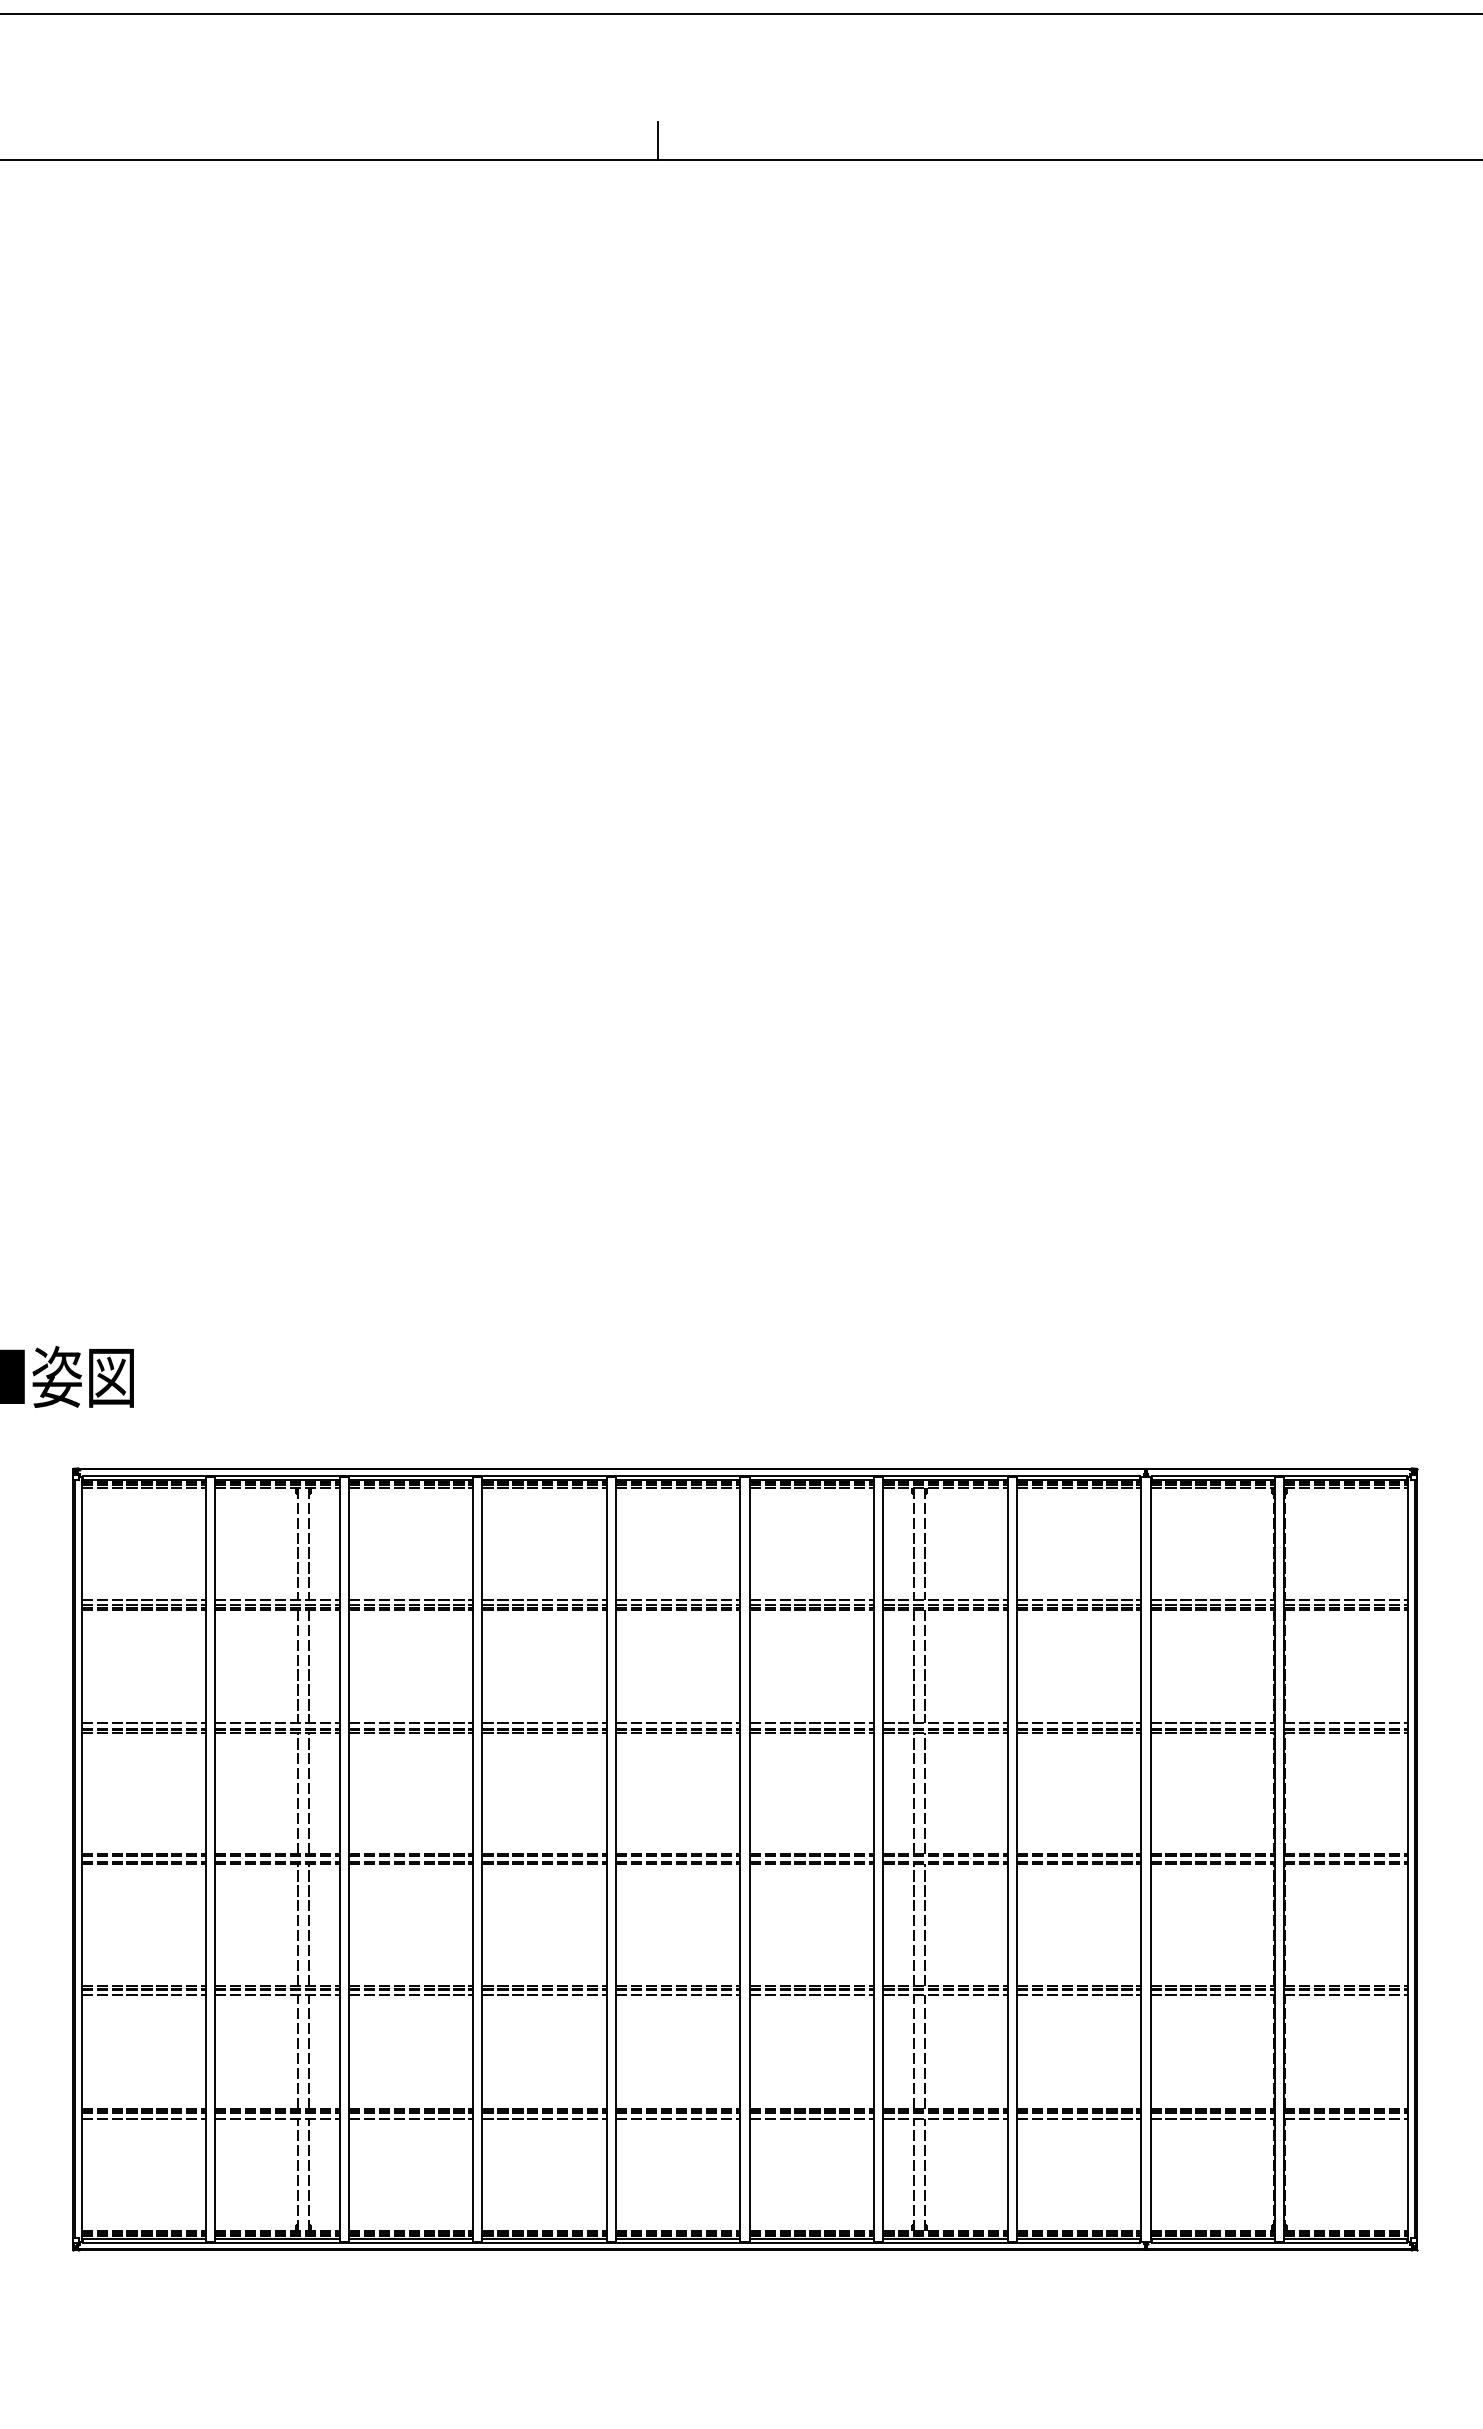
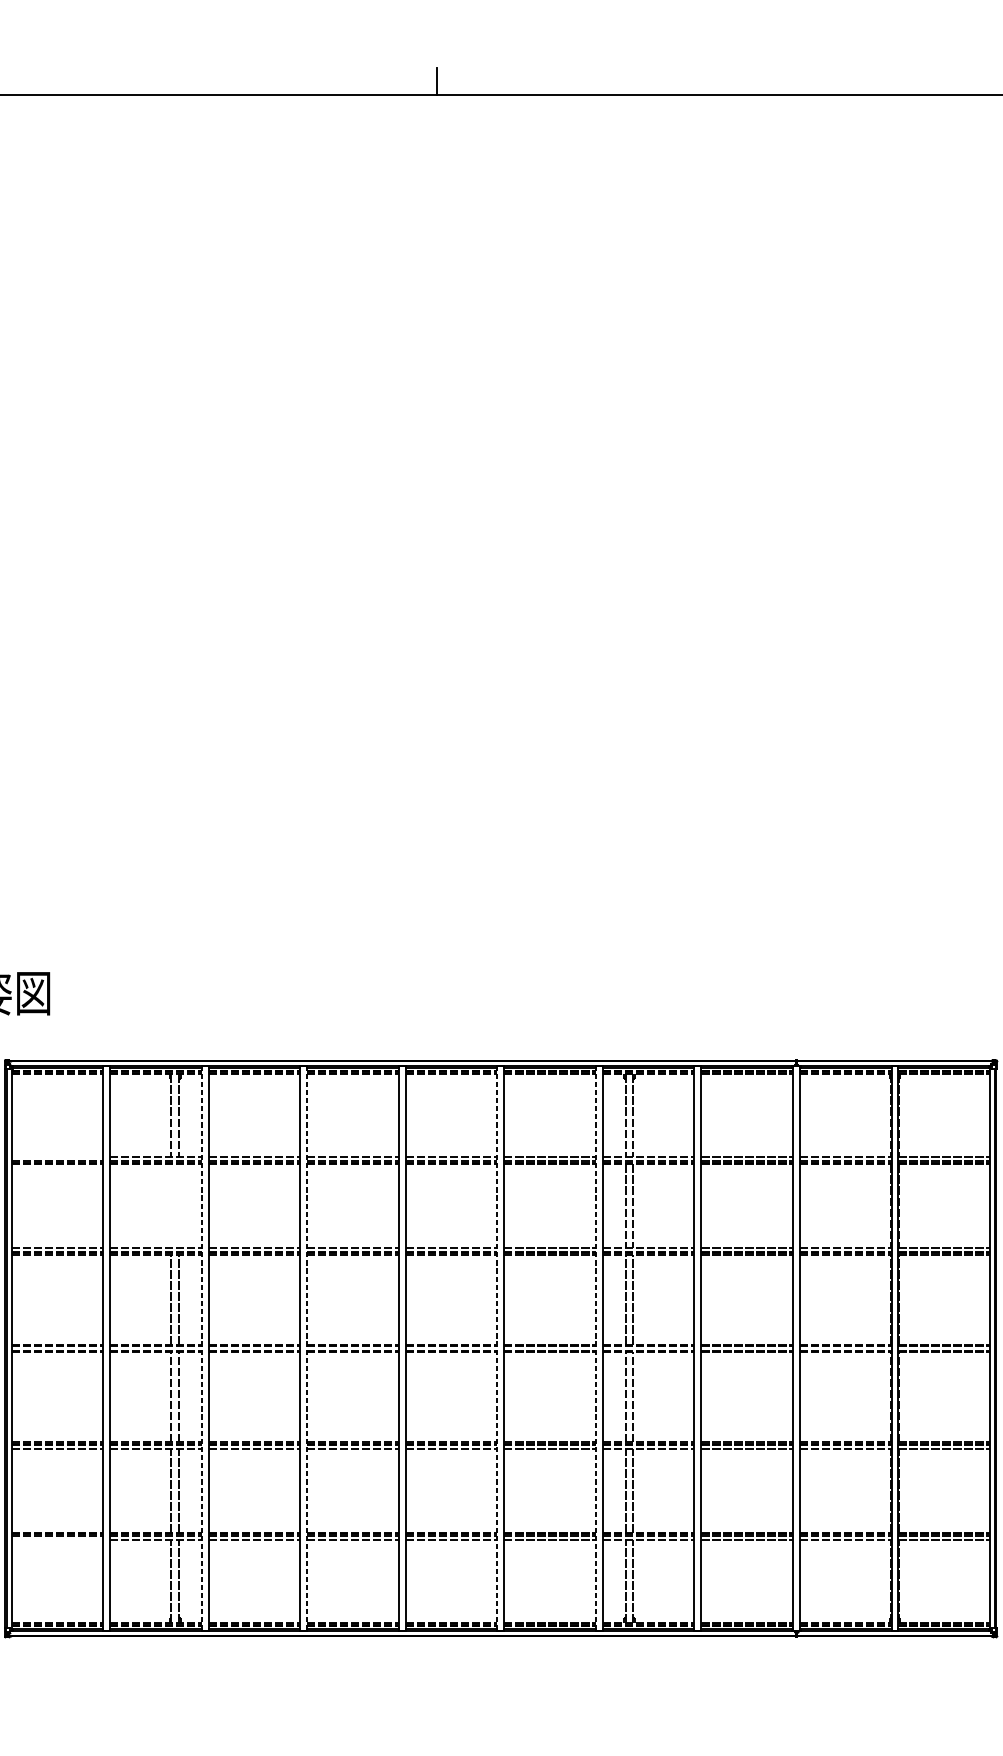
line: (143, 1600) -> (57, 1157), removed
line: (298, 1666) -> (171, 1206), removed
line: (308, 1666) -> (178, 1206), removed
line: (339, 1858) -> (201, 1347), solid -> dashed
line: (482, 1858) -> (307, 1347), solid -> dashed
line: (740, 1858) -> (497, 1347), solid -> dashed
line: (873, 1858) -> (595, 1347), solid -> dashed
line: (143, 2118) -> (57, 1539), removed

